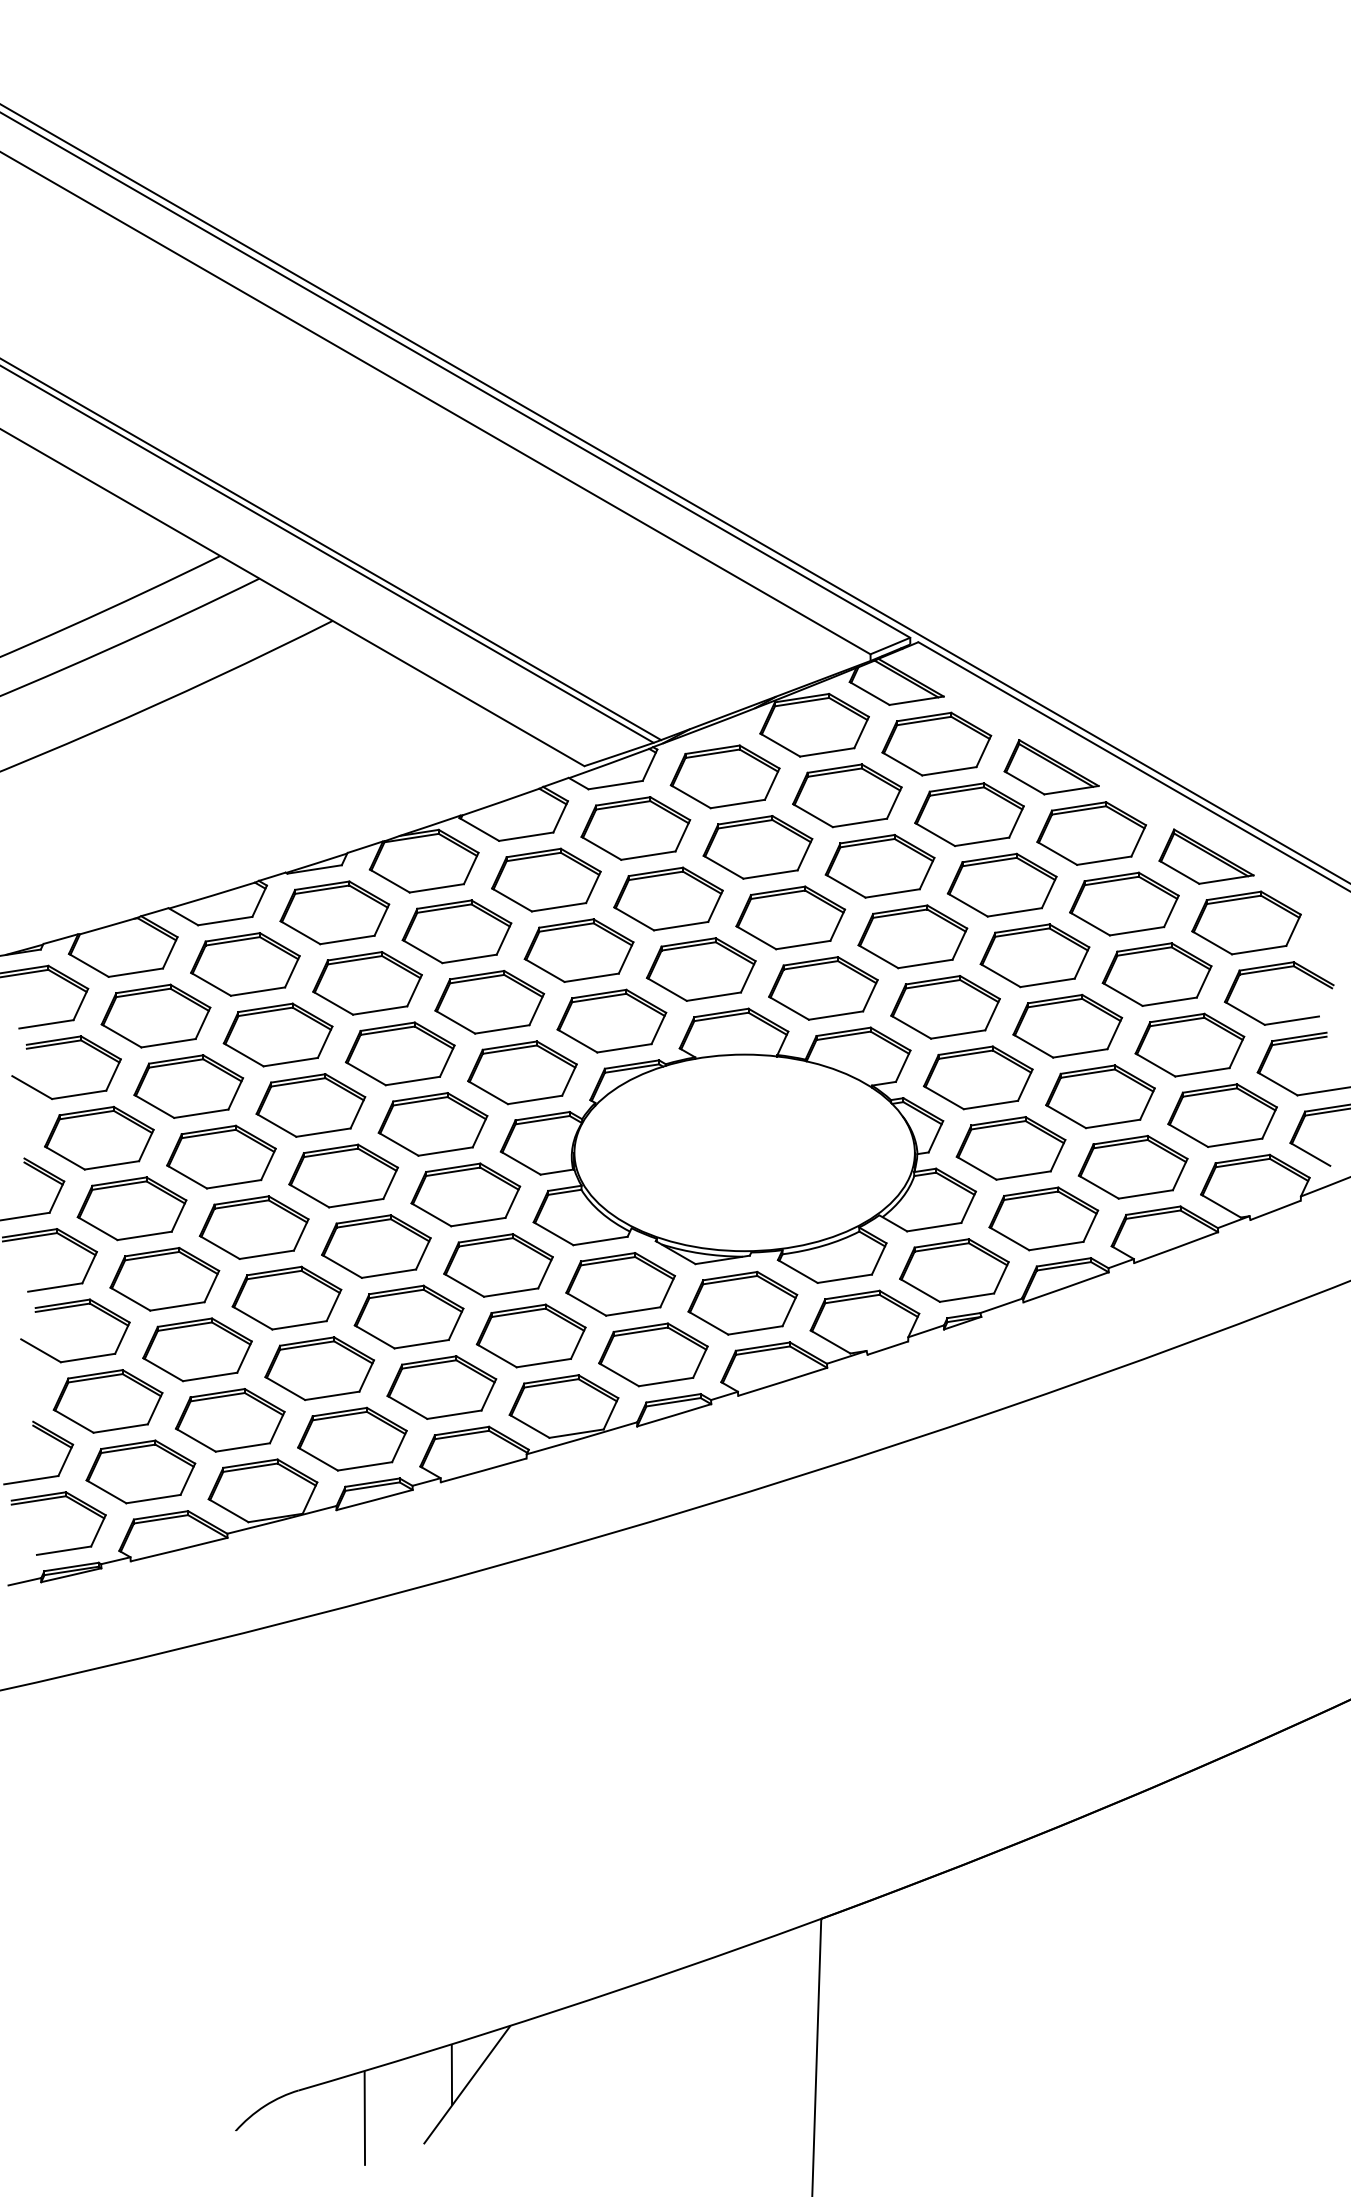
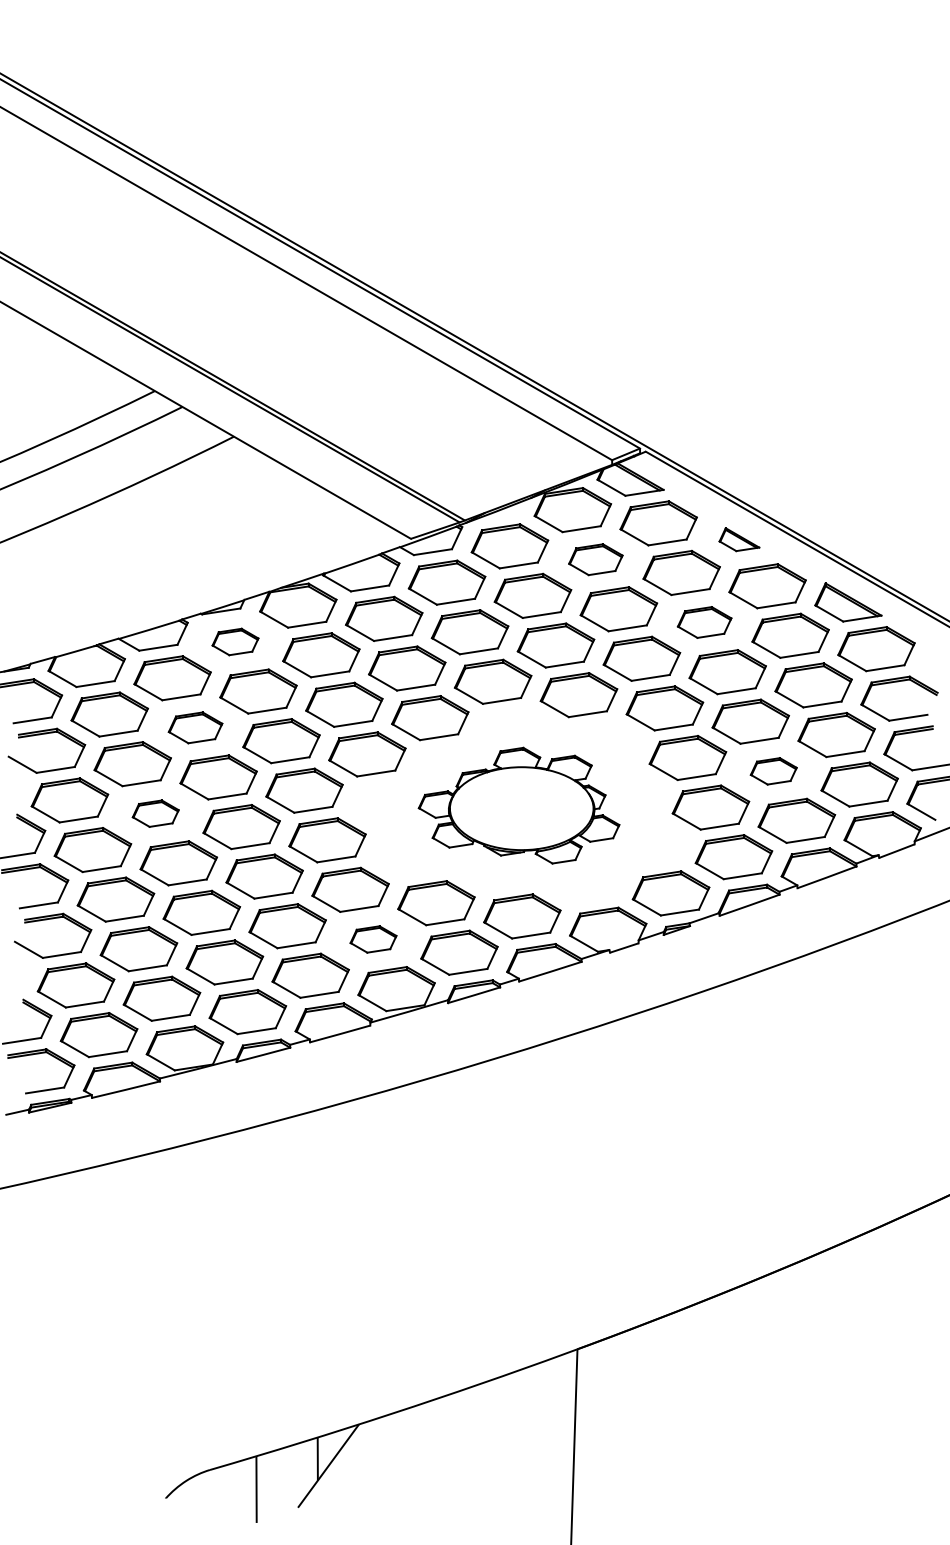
part: (1051, 767) -> (739, 539), size x0.6
part: (847, 795) -> (595, 559), size x0.7
part: (1001, 884) -> (704, 622), size x0.7
part: (334, 912) -> (235, 641), size x0.6
part: (277, 1034) -> (195, 727), size x0.7
part: (1100, 1096) -> (773, 771), size x0.6
part: (737, 1145) -> (518, 805), size x0.6
part: (221, 1156) -> (155, 813), size x0.6
part: (530, 1335) -> (373, 939), size x0.6

